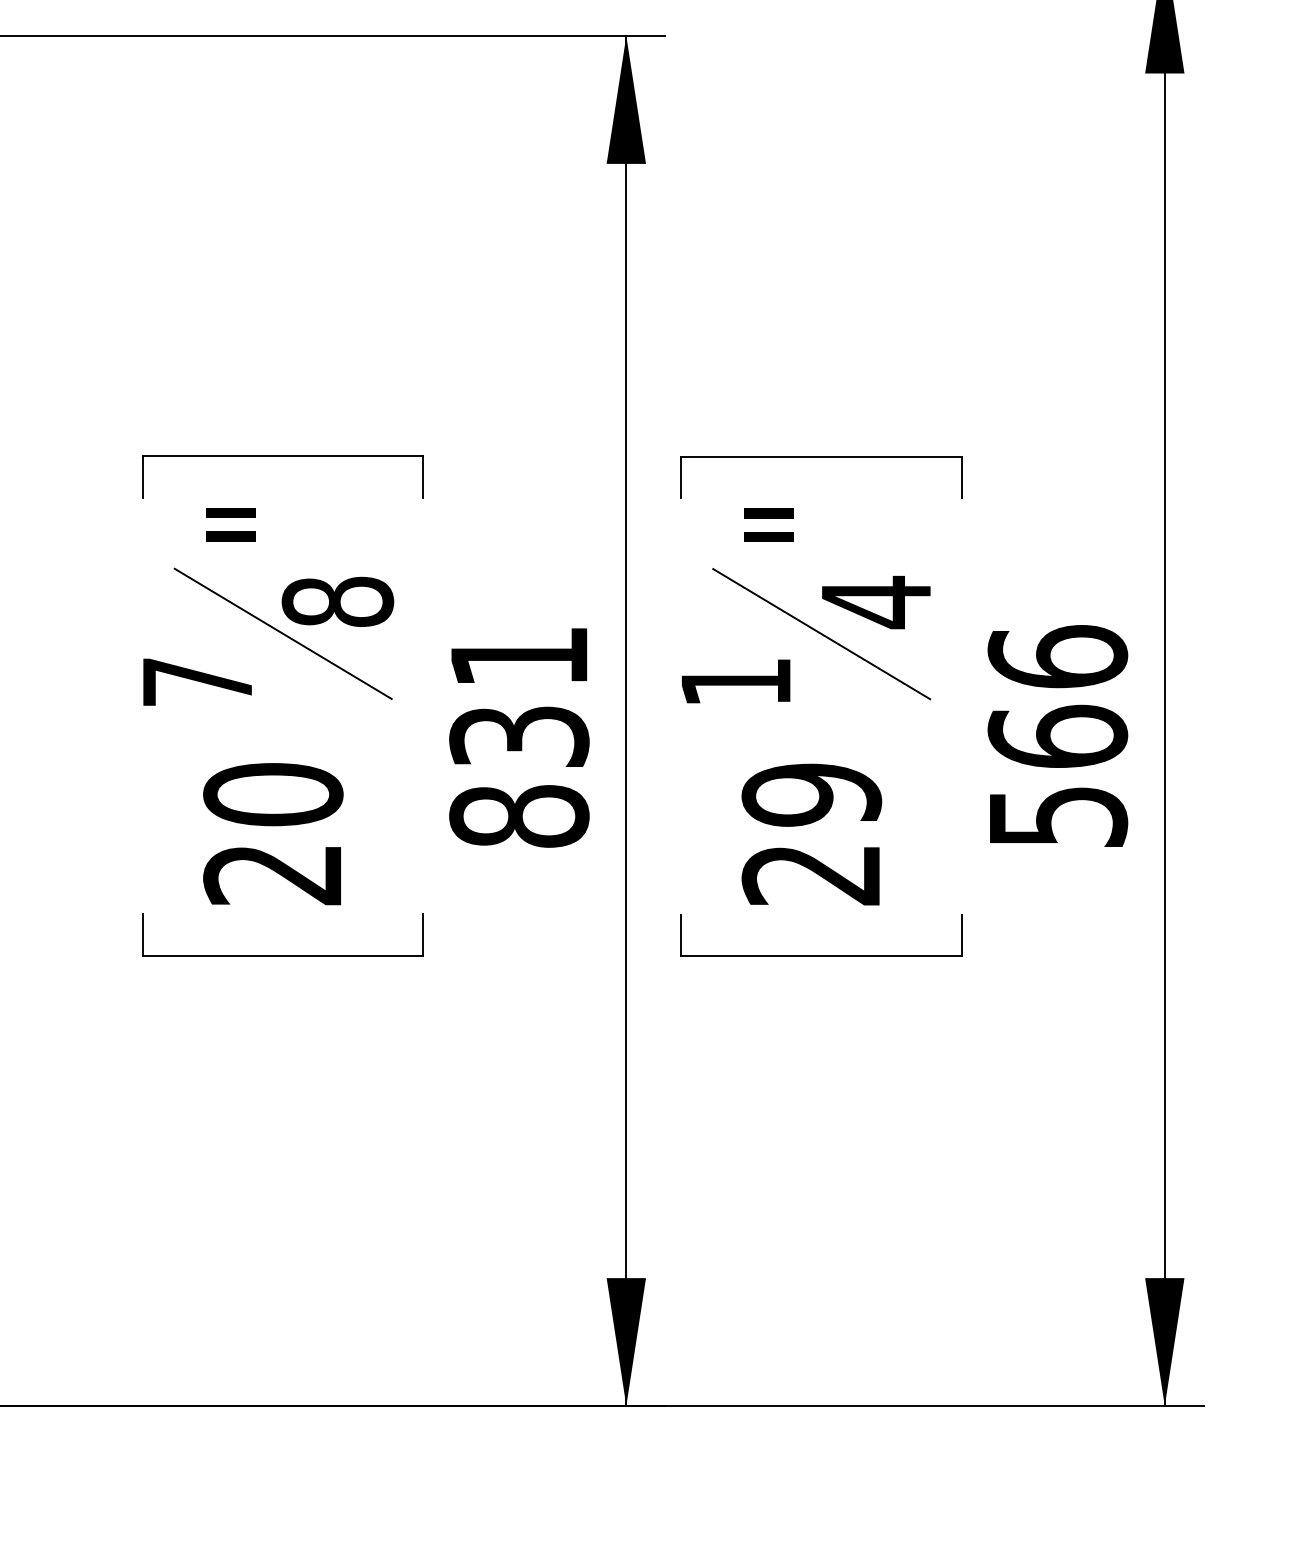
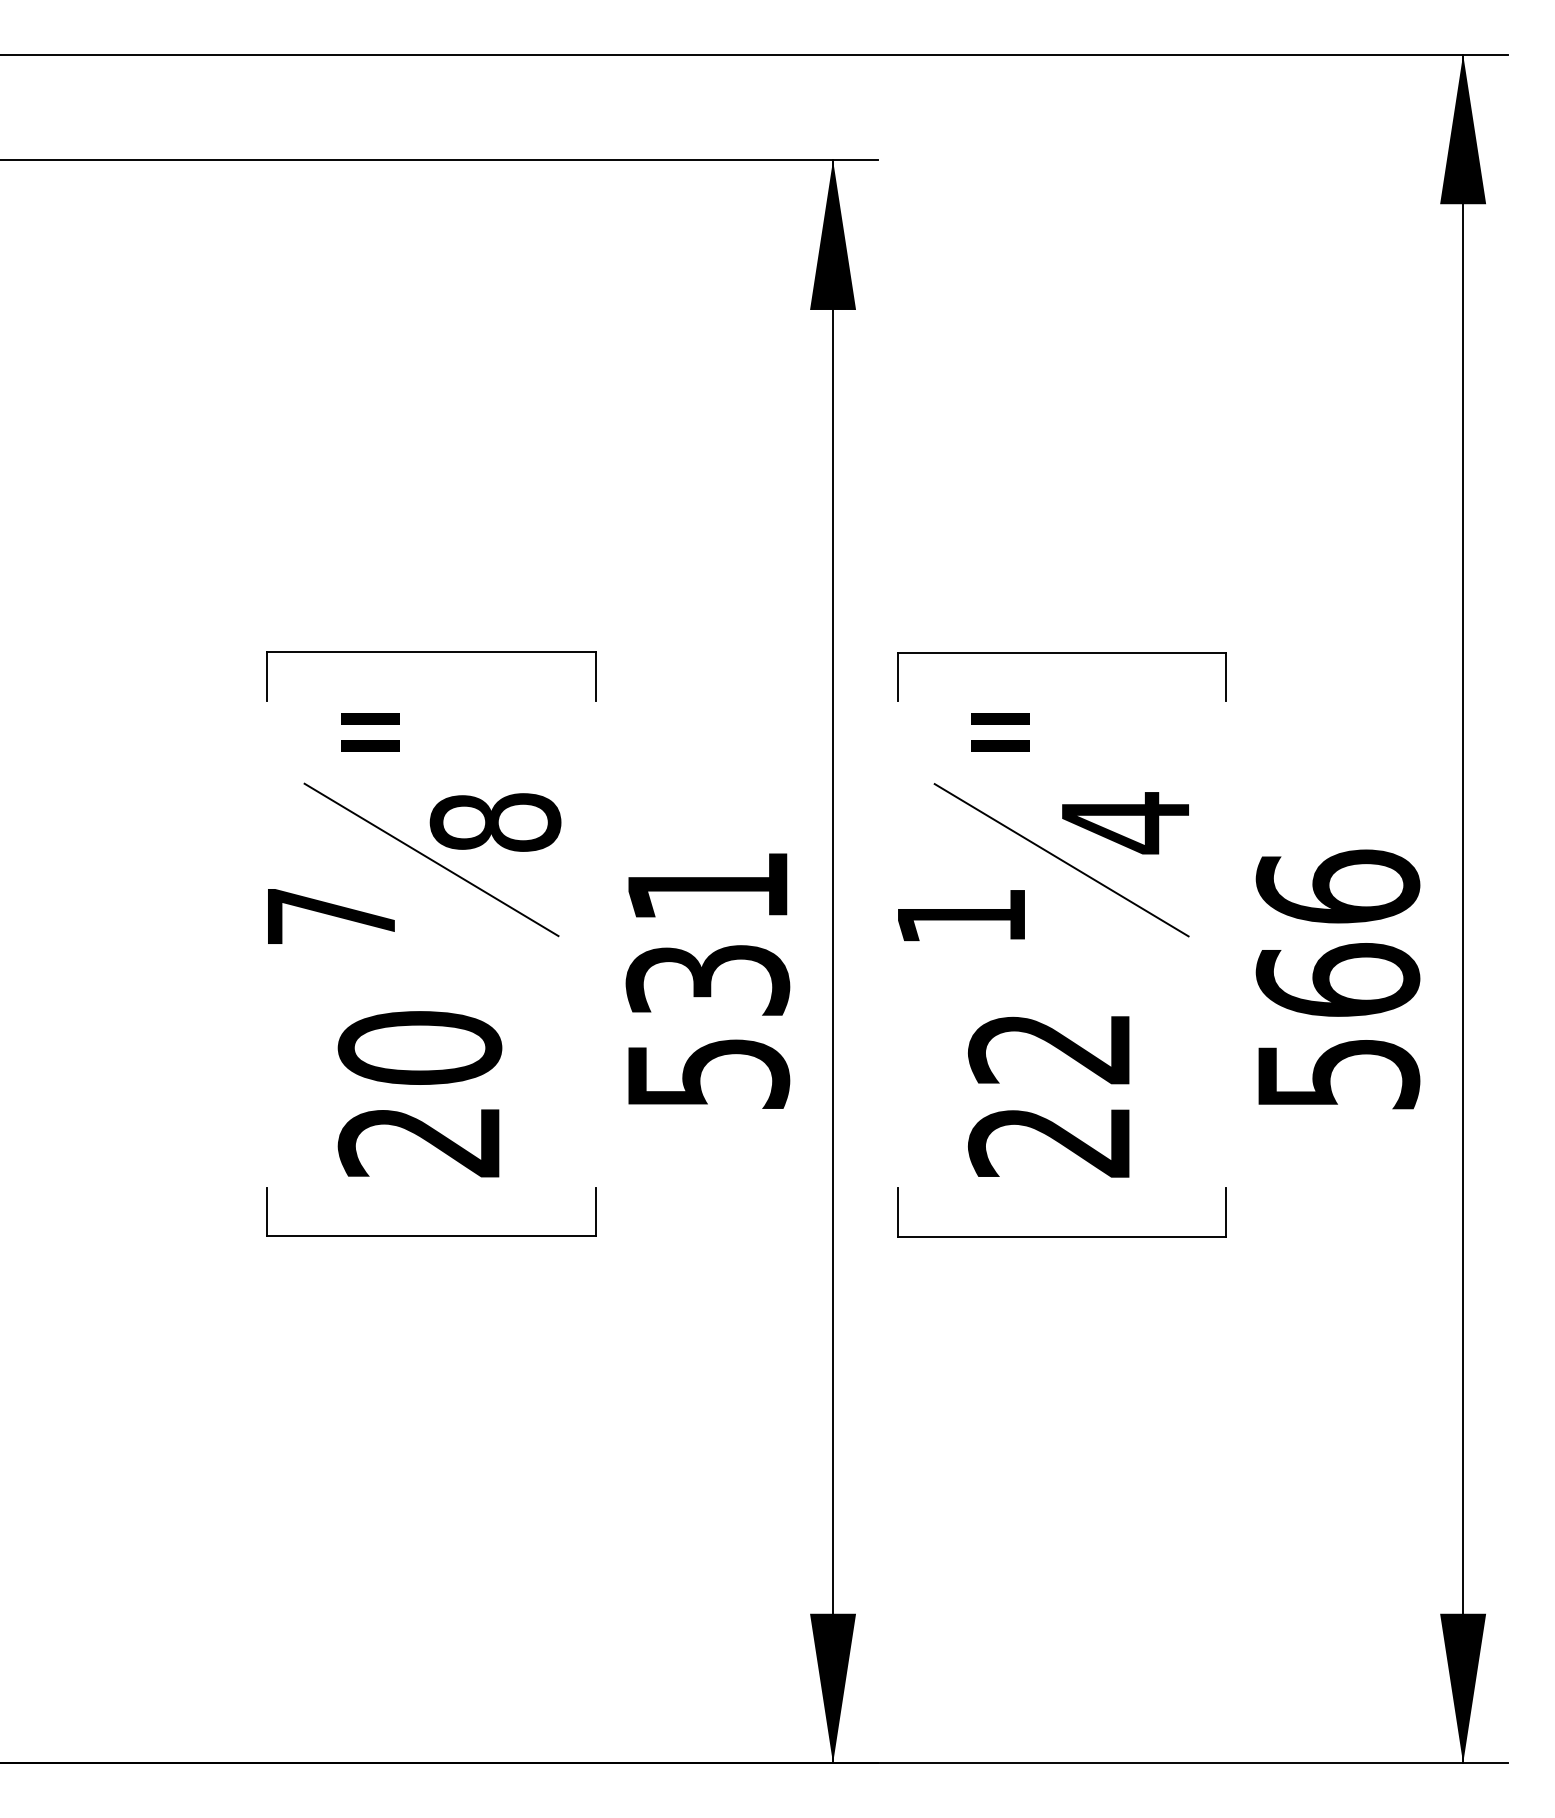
text: (811, 795) -> (1049, 1048), 29 -> 22
text: (519, 816) -> (707, 1073), 831 -> 531

